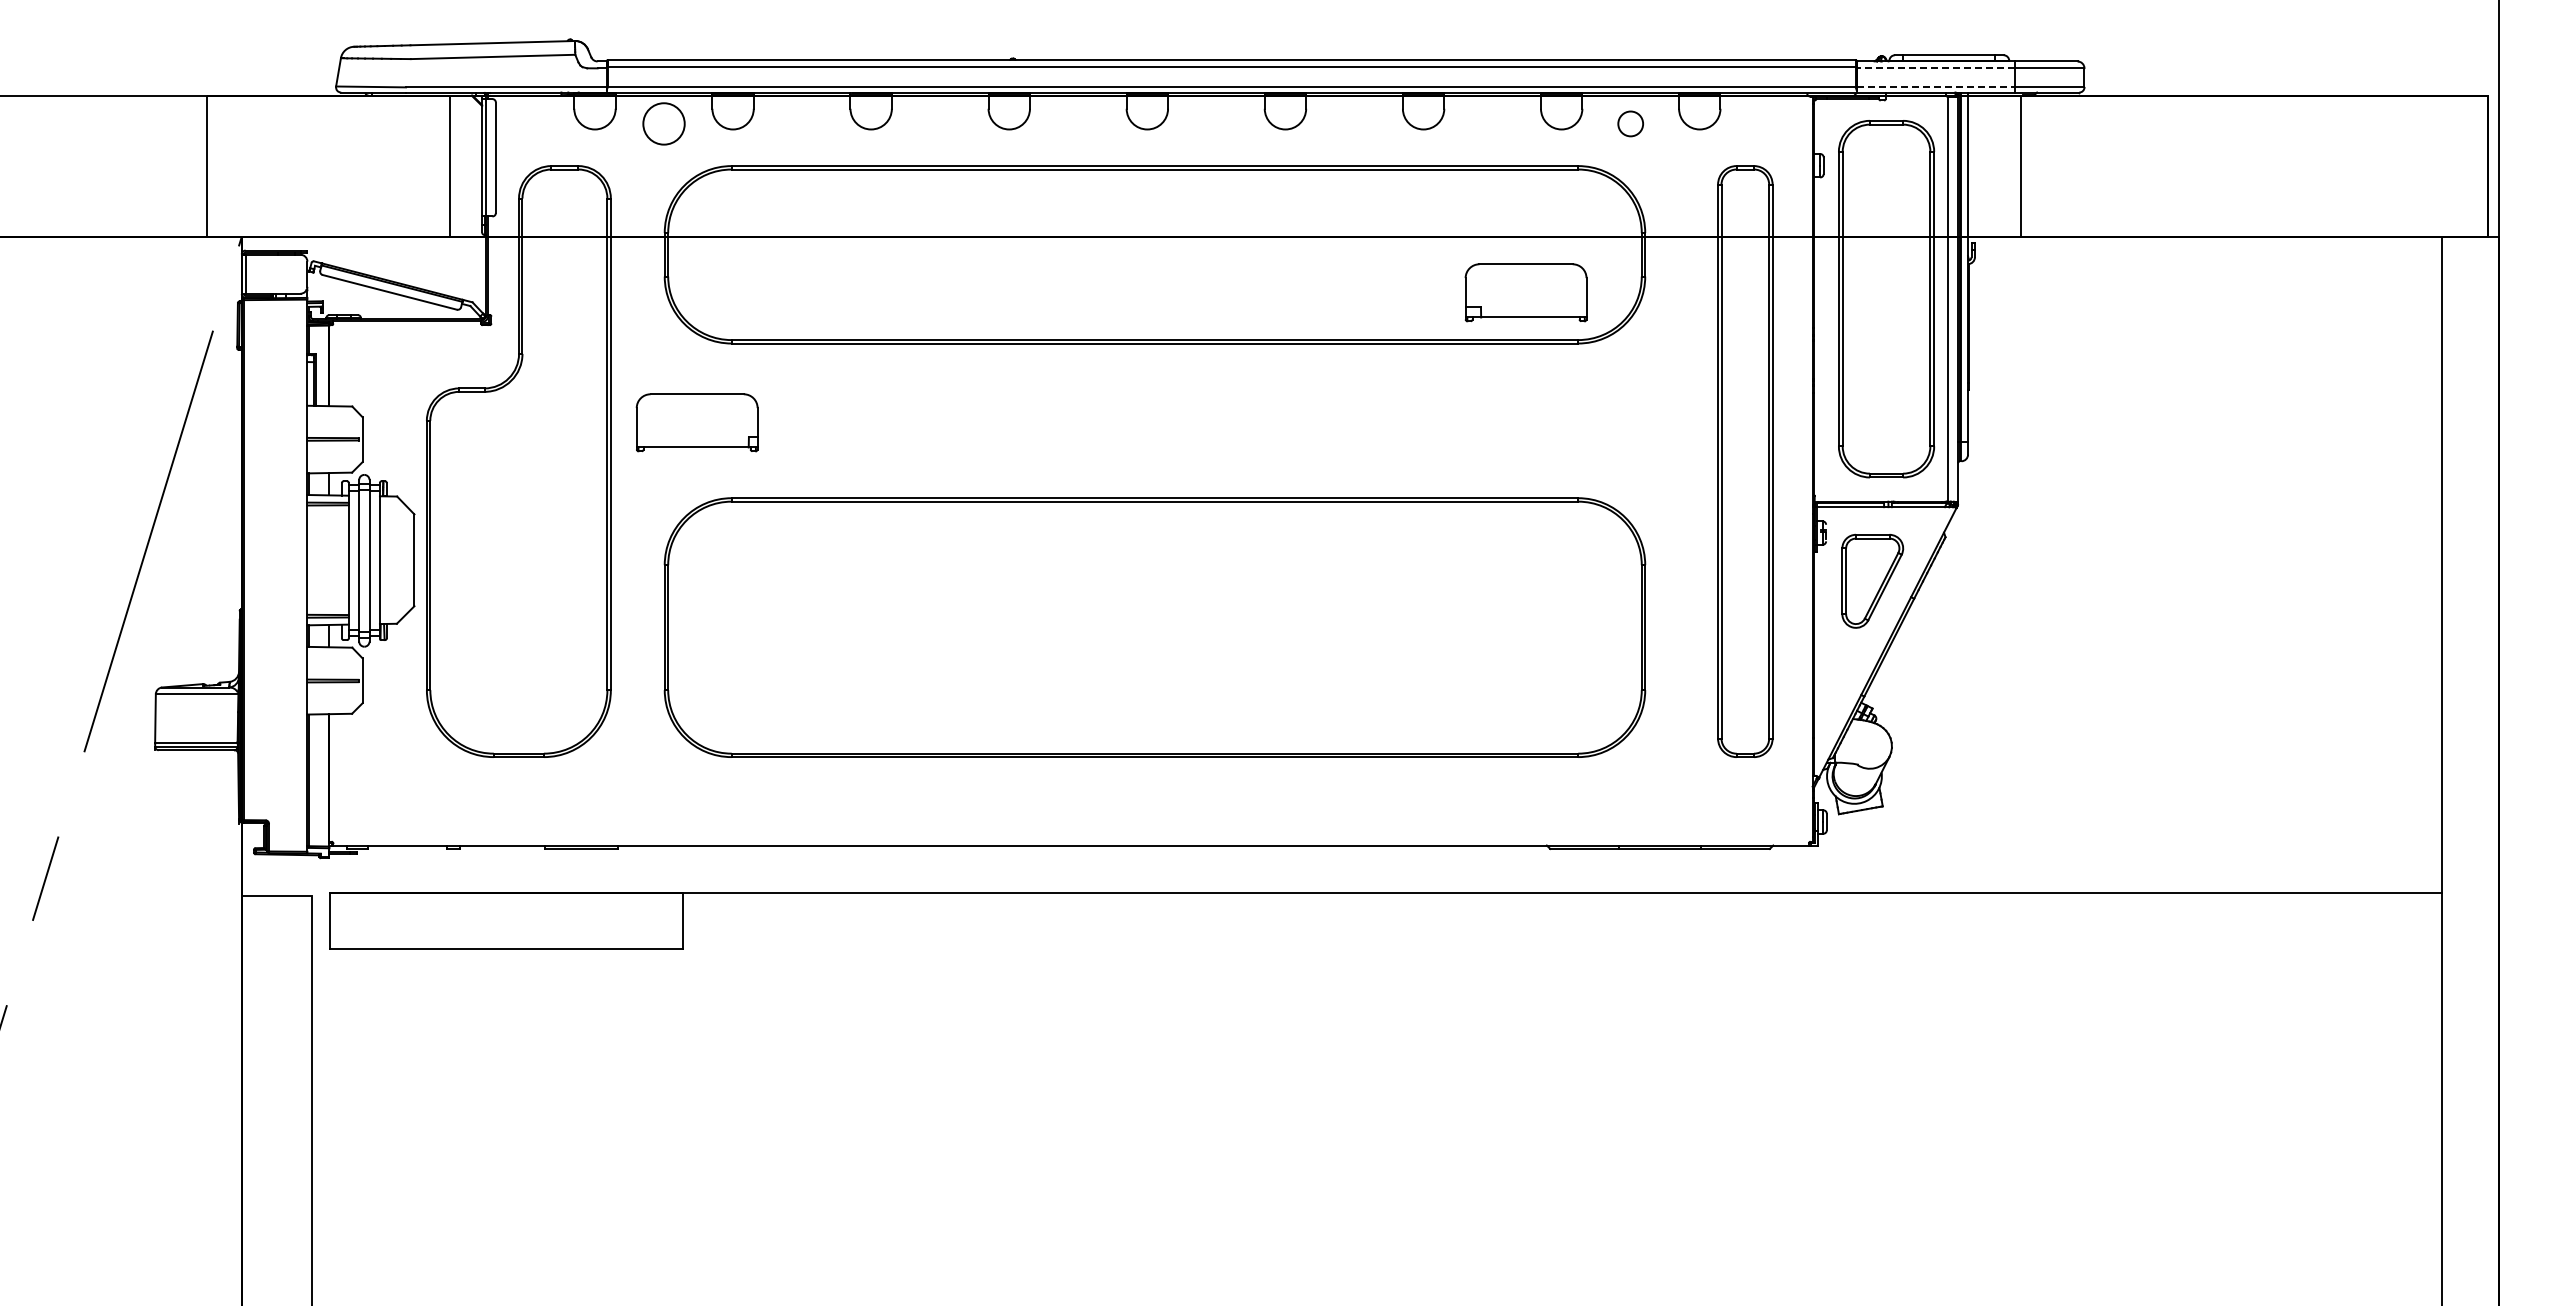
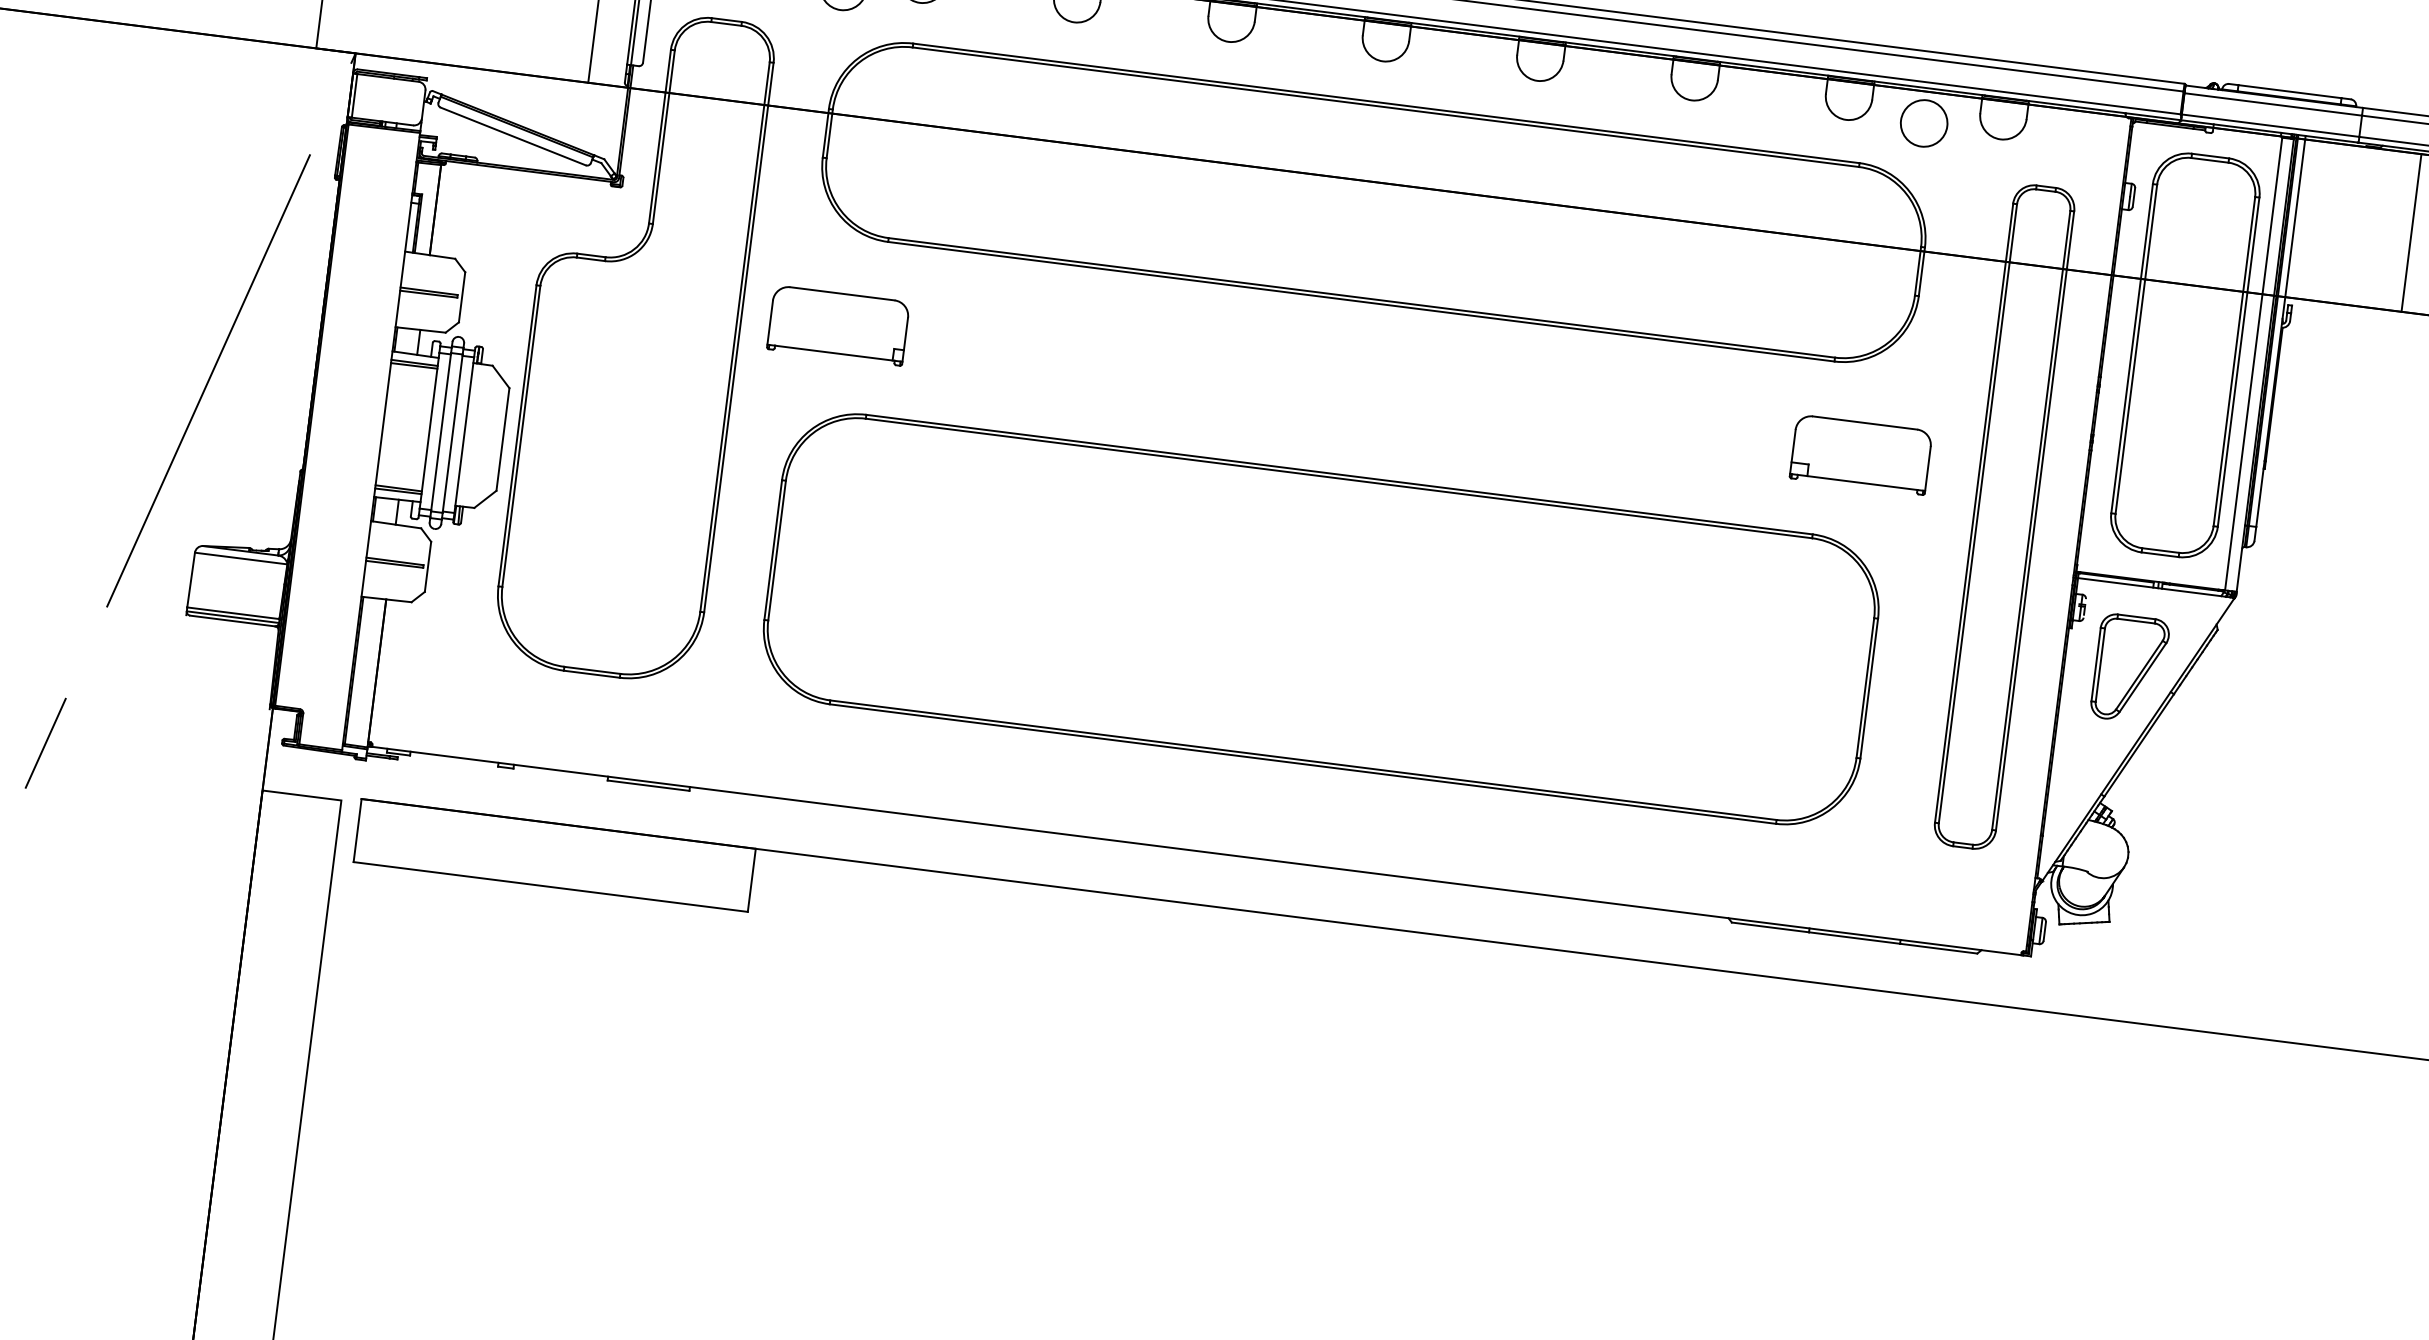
line: (1935, 68) -> (2272, 104), dashed -> solid
line: (1936, 87) -> (2271, 125), dashed -> solid
circle: (1630, 123) -> (1923, 122), size x1.67
line: (2021, 165) -> (2412, 232), moved
part: (1525, 292) -> (1860, 454), moved

